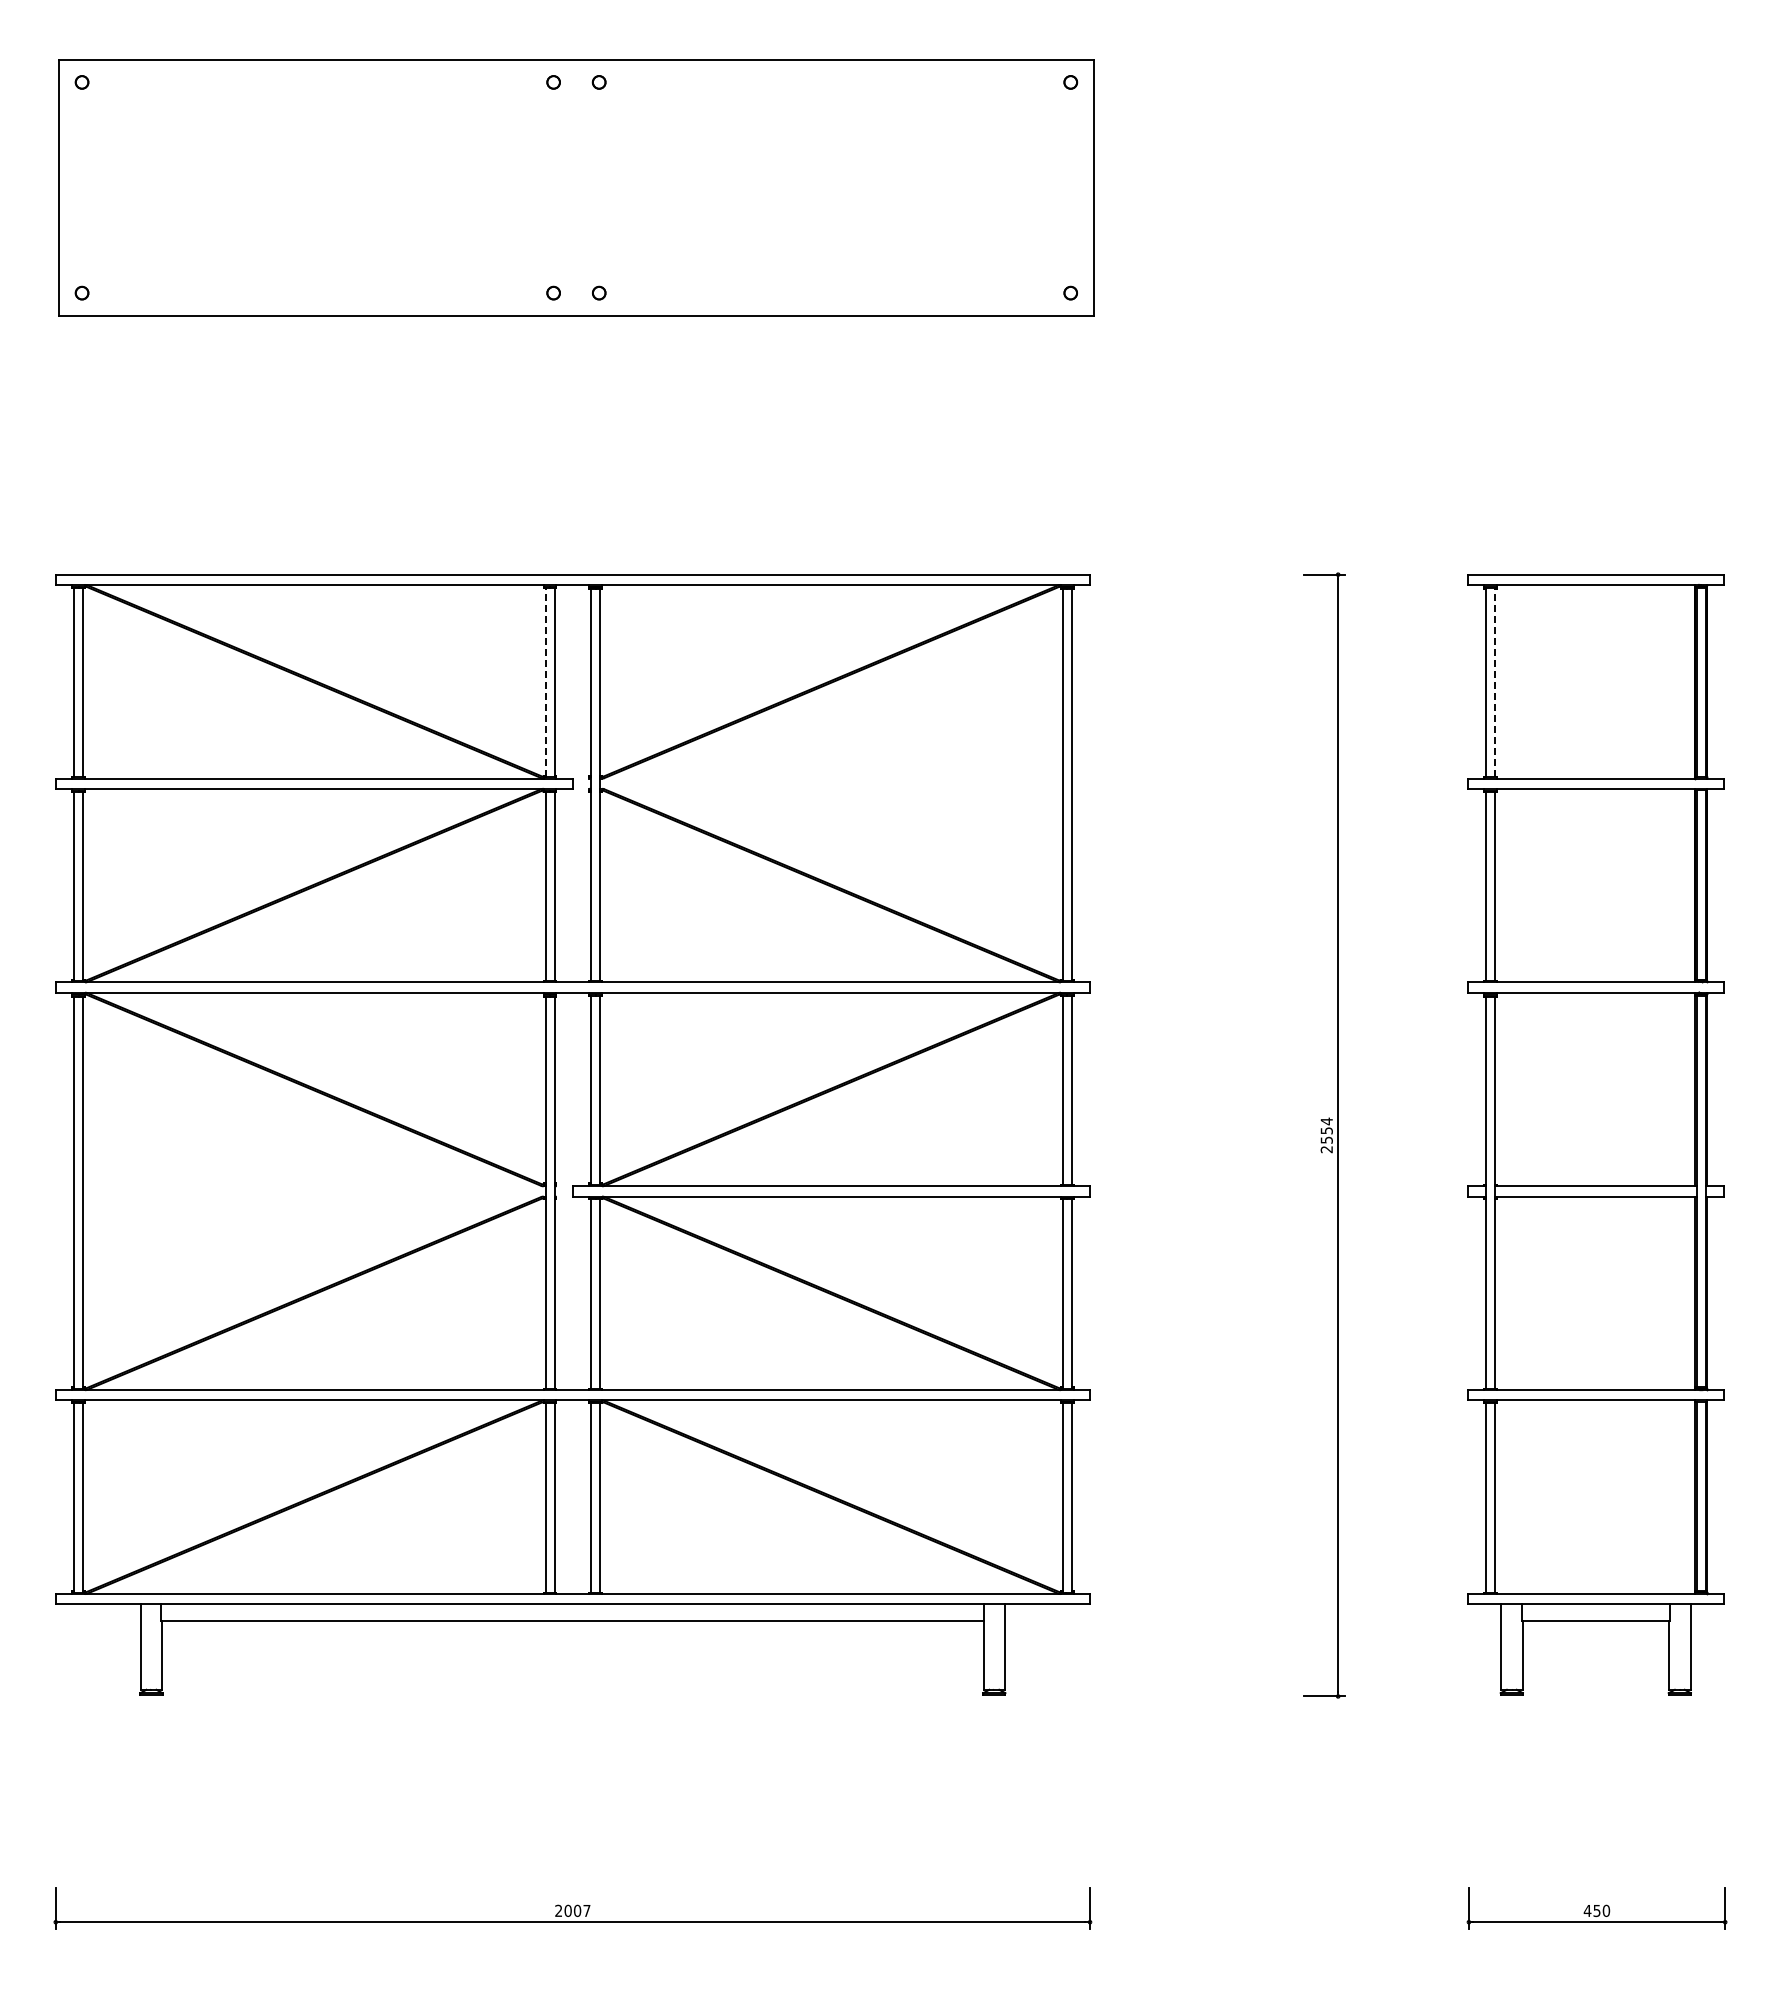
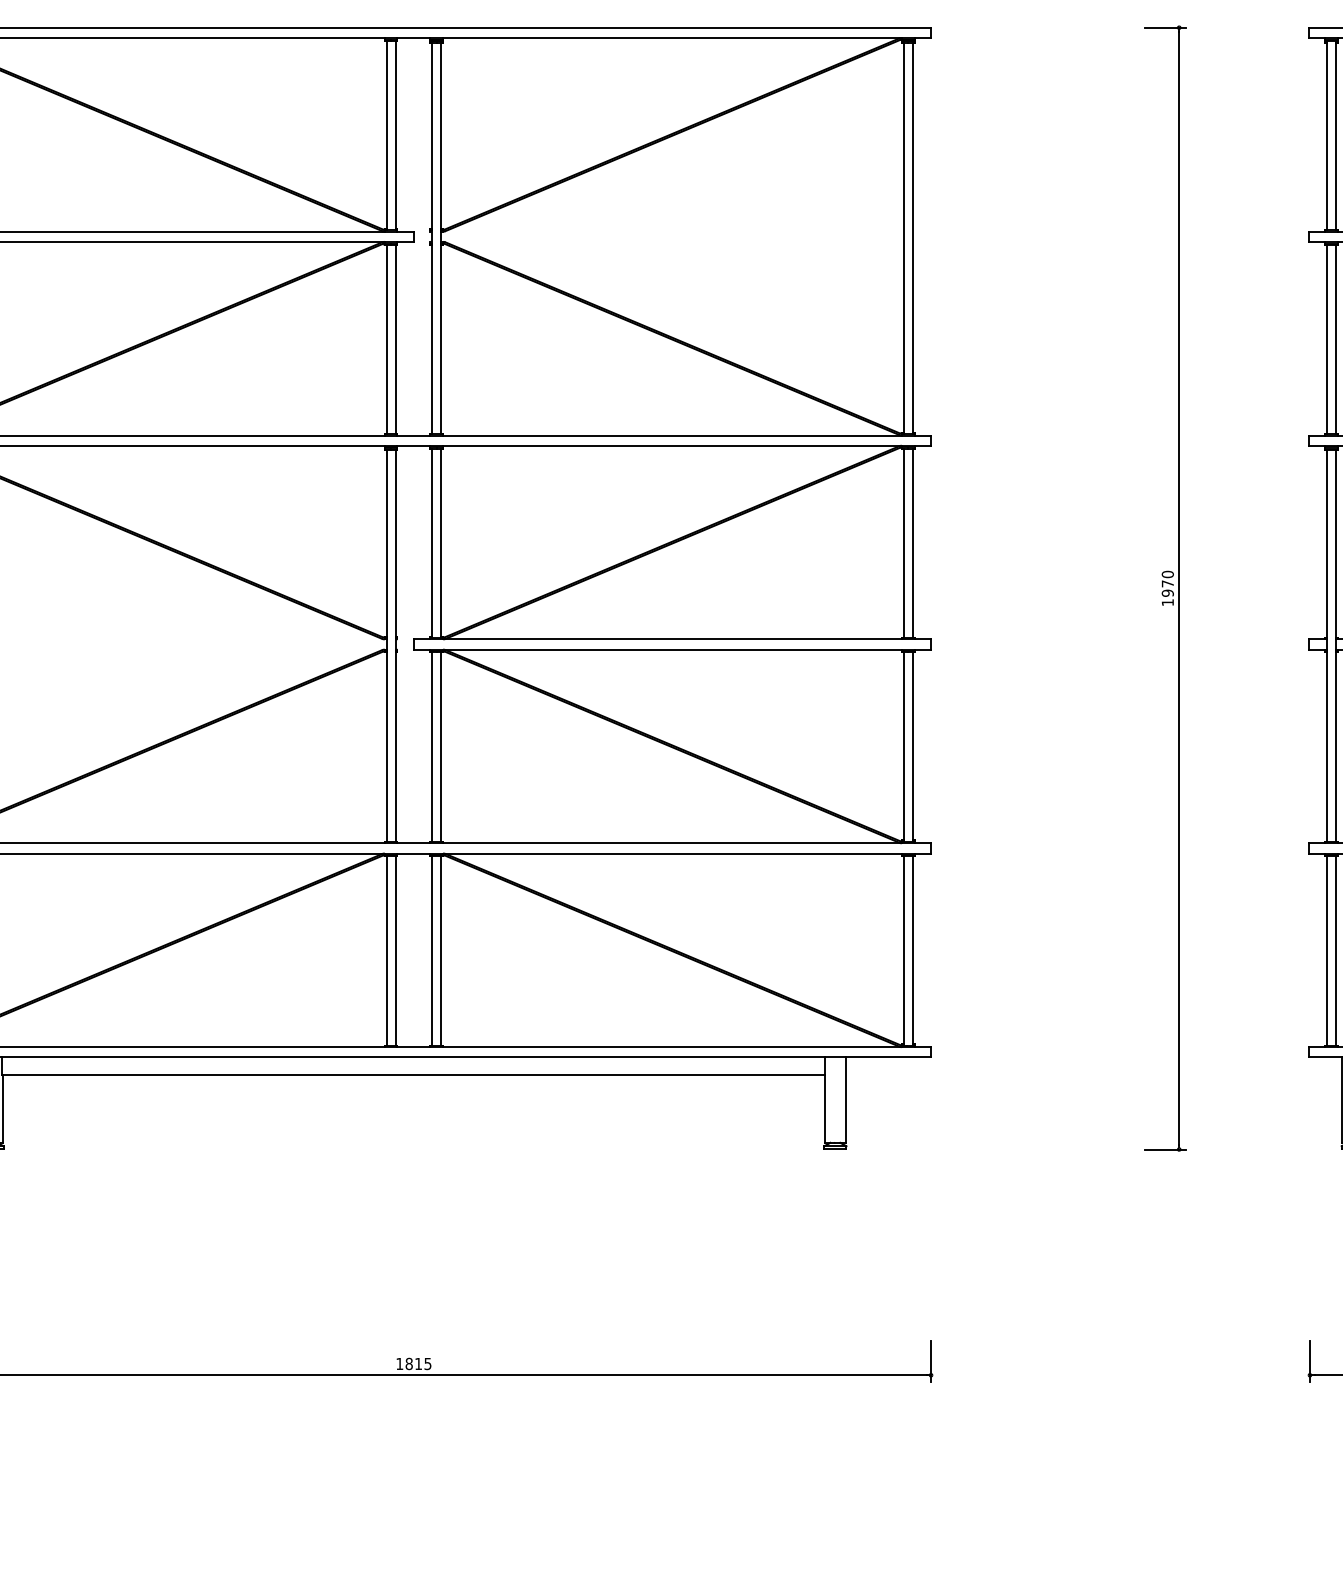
line: (545, 682) -> (386, 135), dashed -> solid
line: (1495, 682) -> (1336, 135), dashed -> solid
text: (1326, 1135) -> (1167, 588), 2554 -> 1970
text: (572, 1910) -> (413, 1363), 2007 -> 1815

